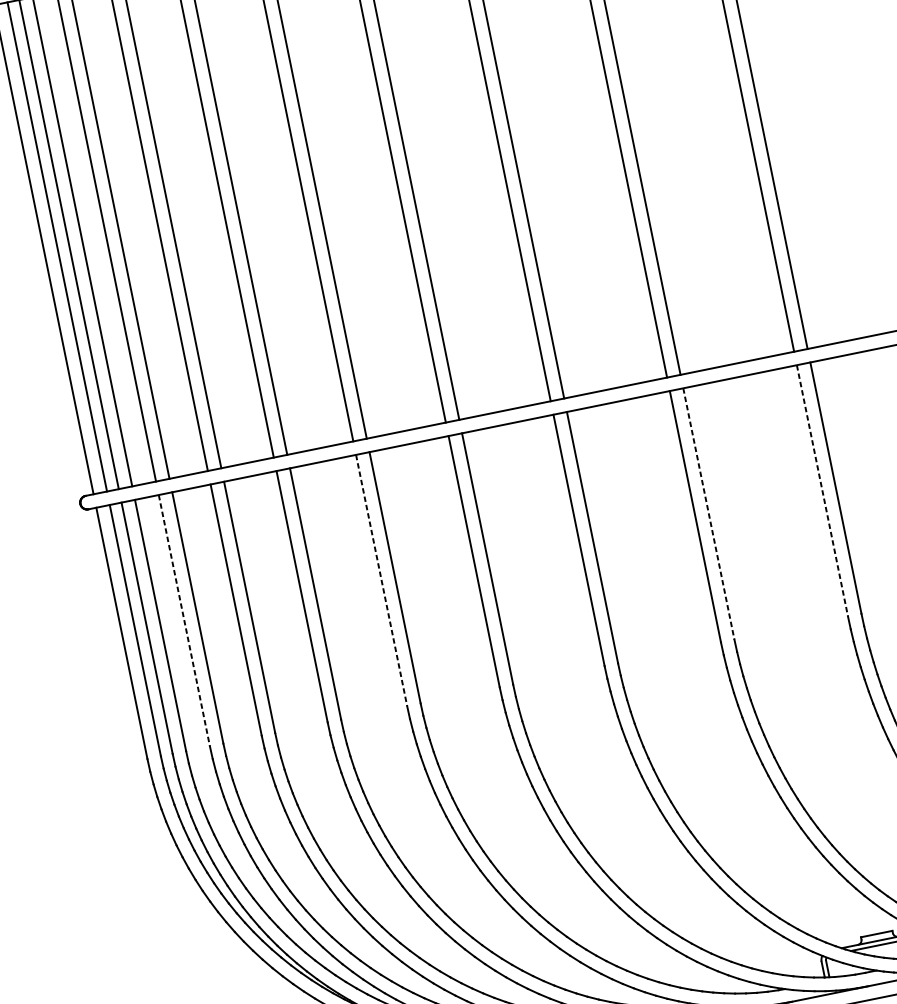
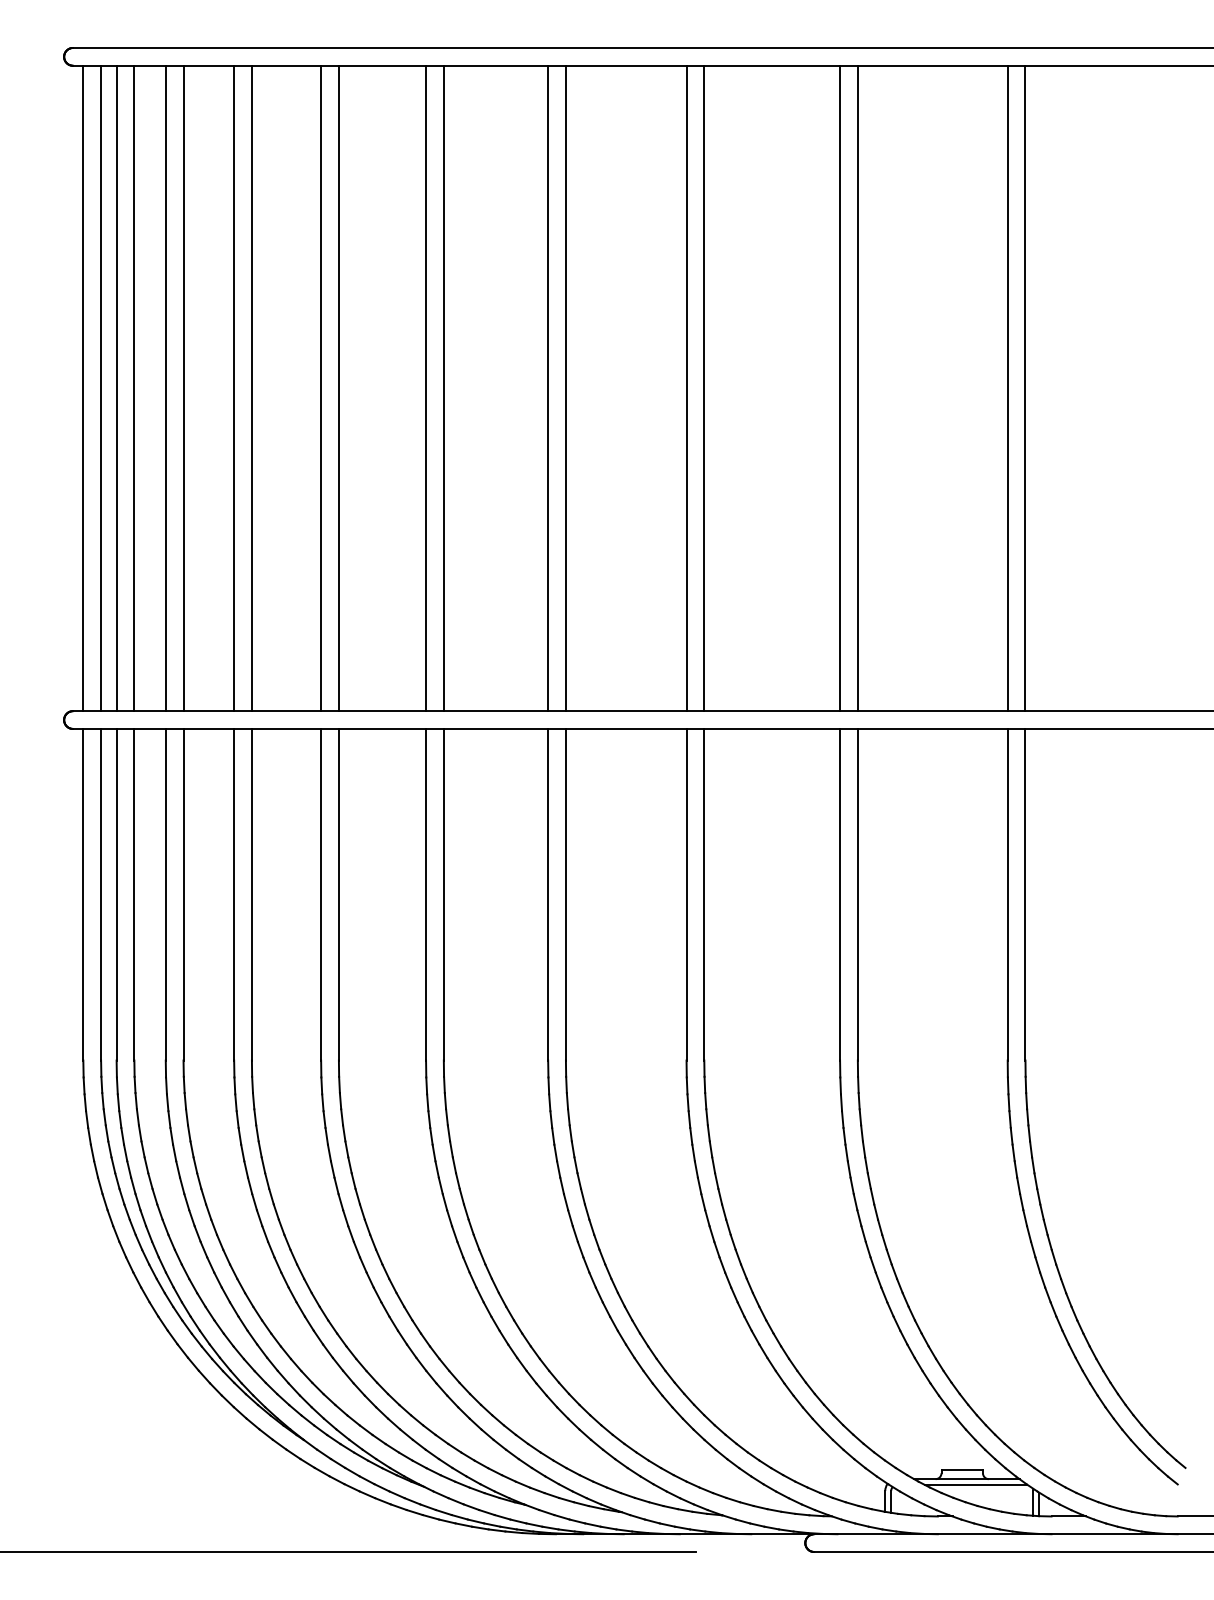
line: (822, 490) -> (1007, 894), dashed -> solid
line: (708, 513) -> (857, 894), dashed -> solid
line: (381, 580) -> (426, 894), dashed -> solid
line: (184, 620) -> (165, 894), dashed -> solid

